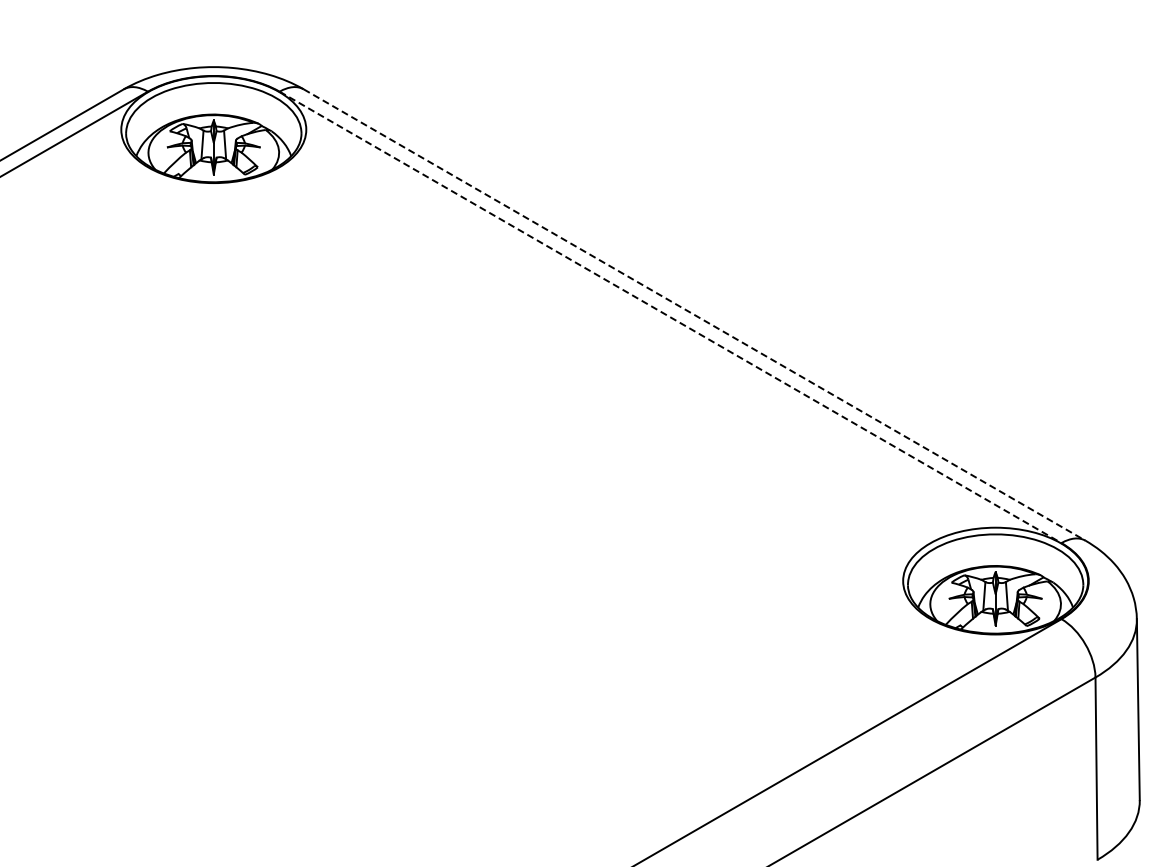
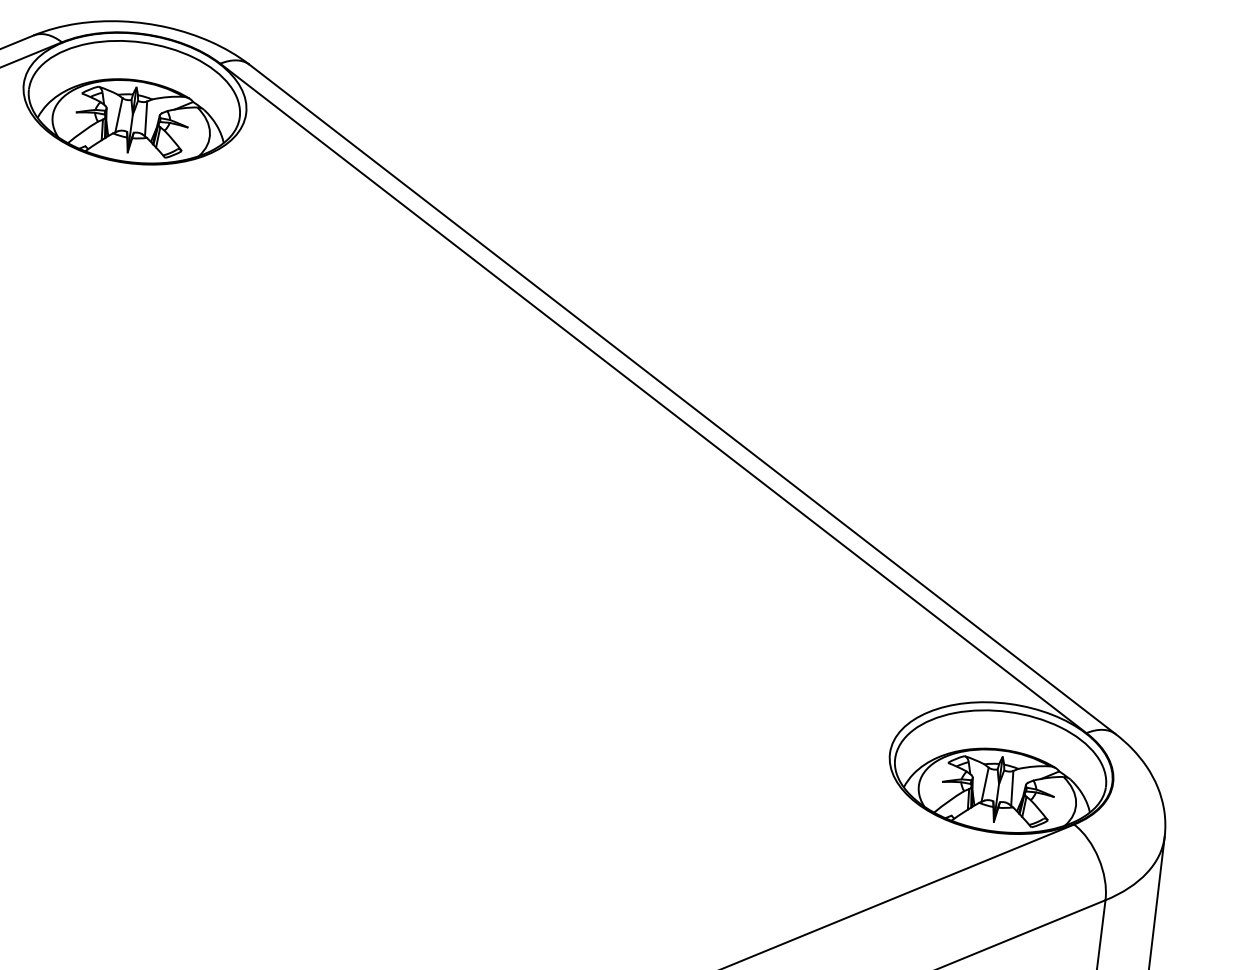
line: (695, 315) -> (683, 400), dashed -> solid
line: (671, 317) -> (654, 398), dashed -> solid

